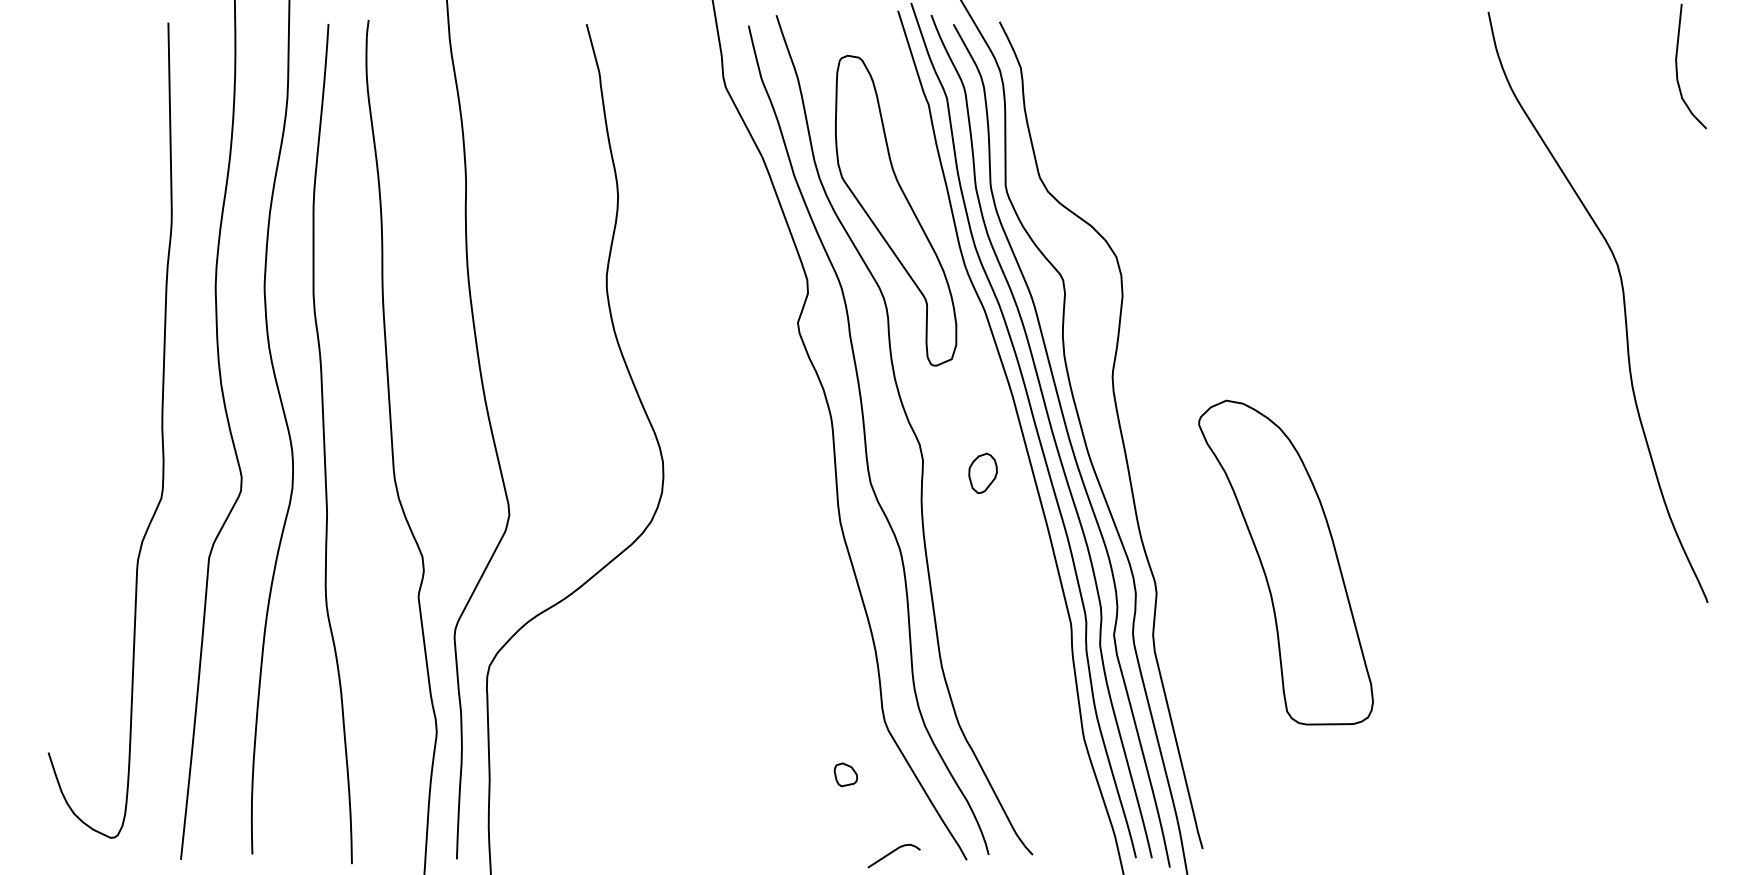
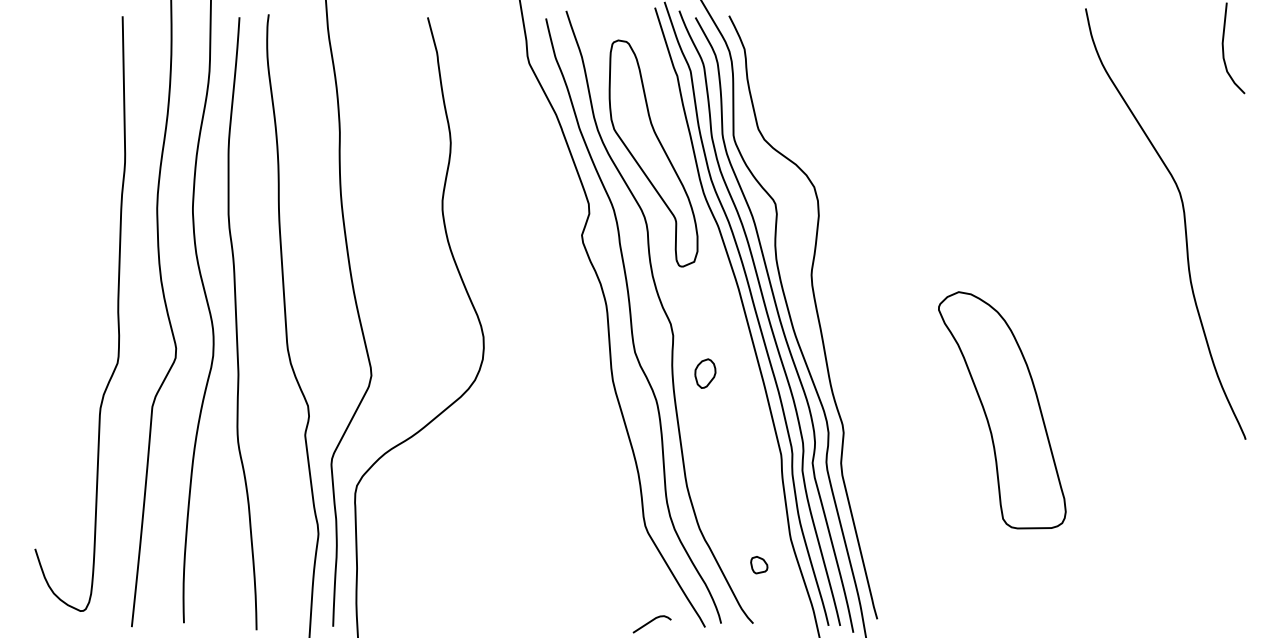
part: (982, 472) -> (704, 372), moved
part: (1285, 562) -> (1001, 410), moved
part: (845, 774) -> (758, 564), moved

